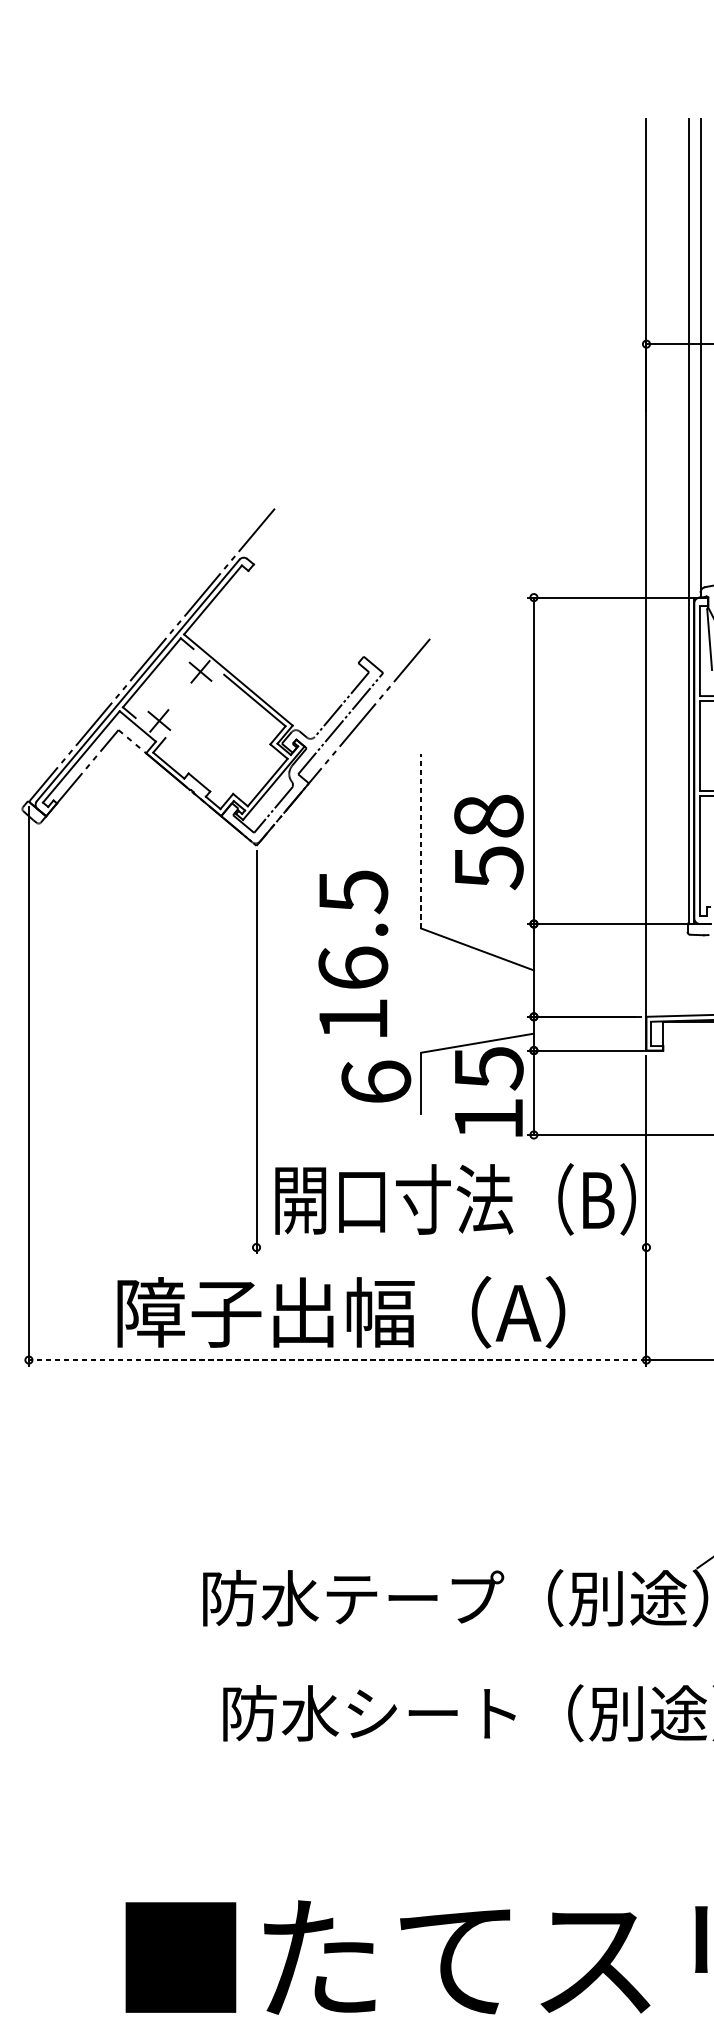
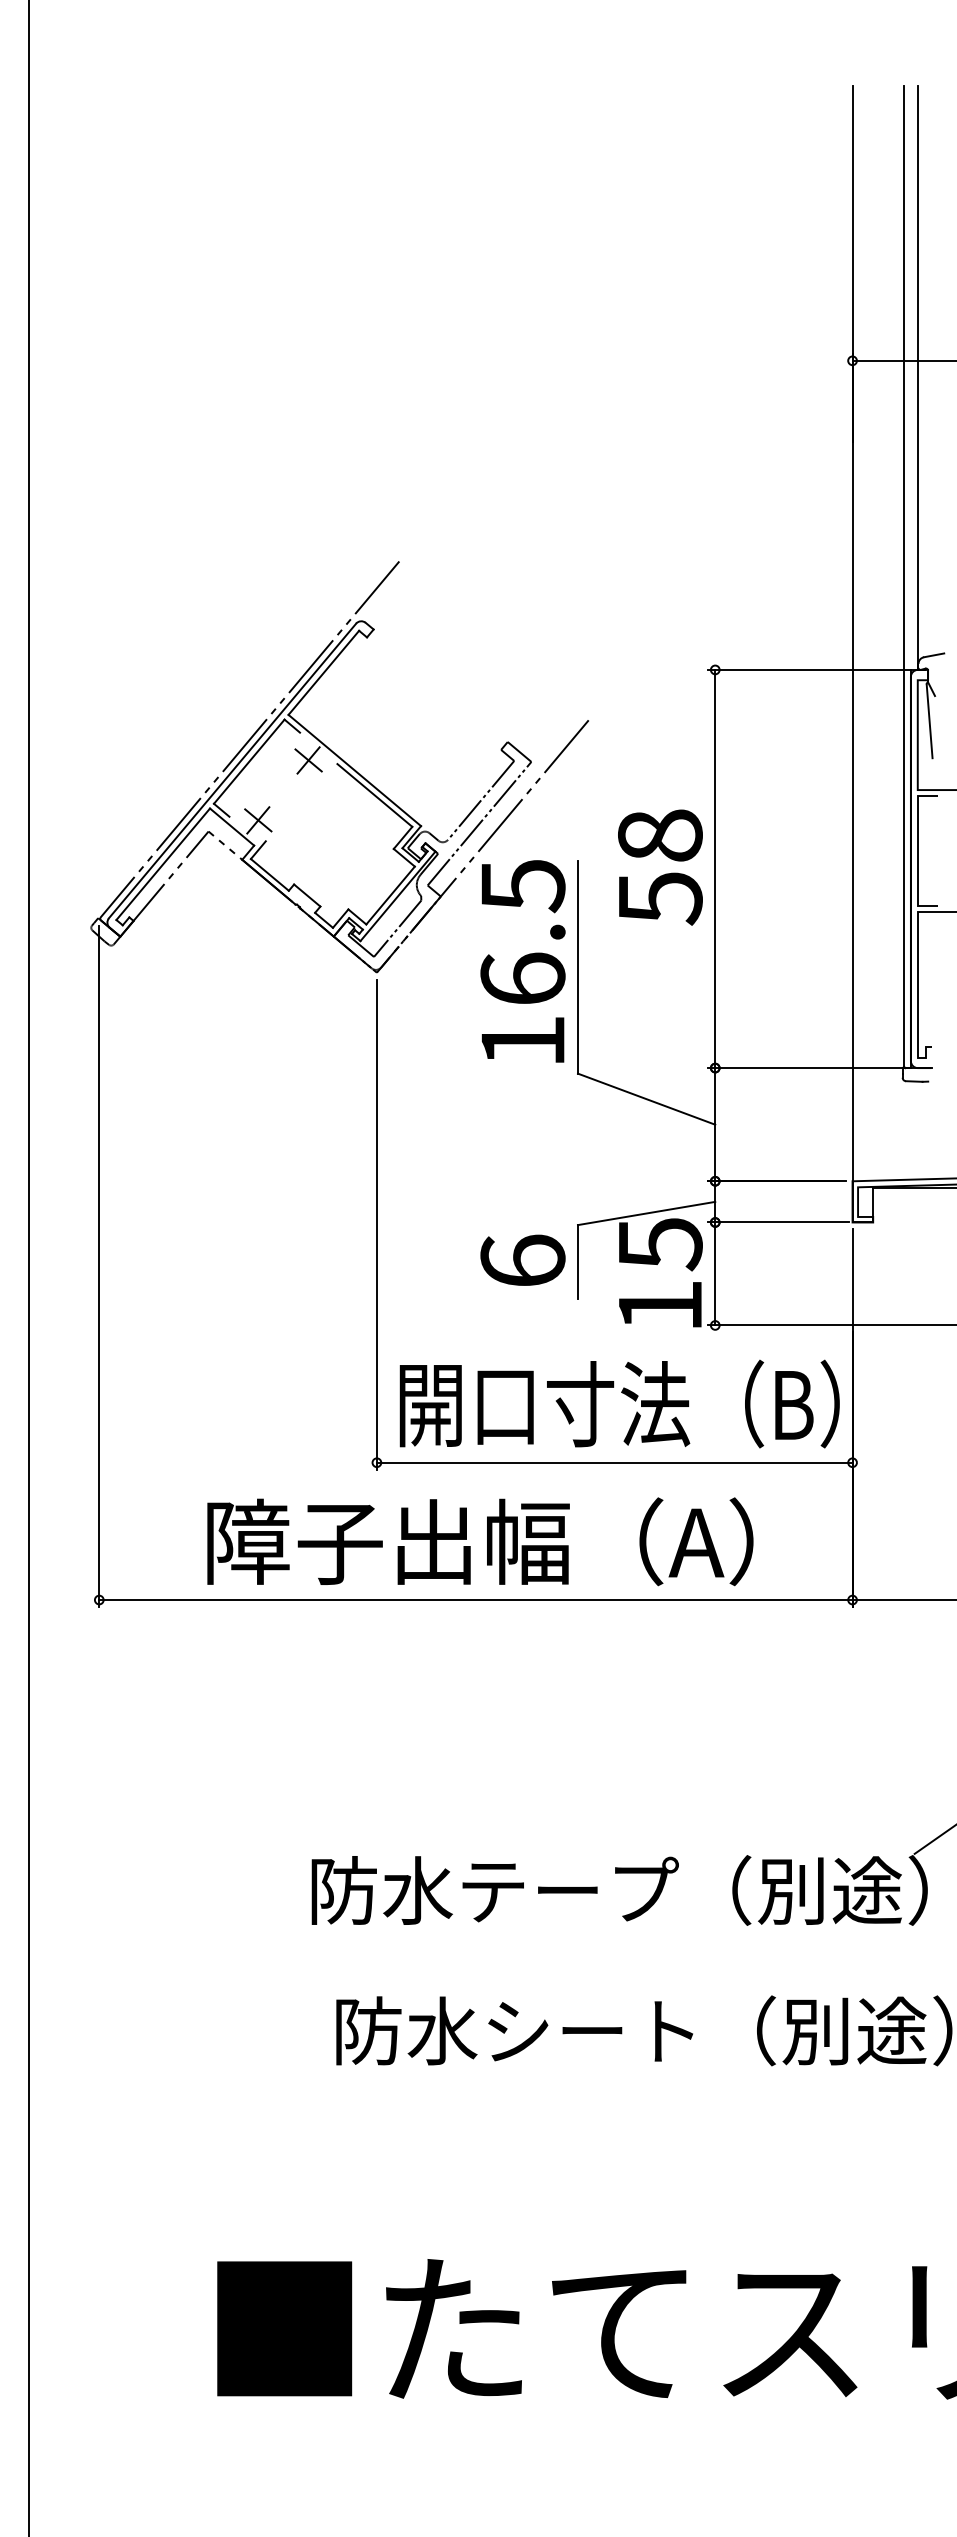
line: (420, 840) -> (577, 966), dashed -> solid
text: (489, 842) -> (660, 867), moved
text: (352, 953) -> (522, 961), moved
line: (451, 1247) -> (614, 1462), added
line: (337, 1360) -> (475, 1600), dashed -> solid

